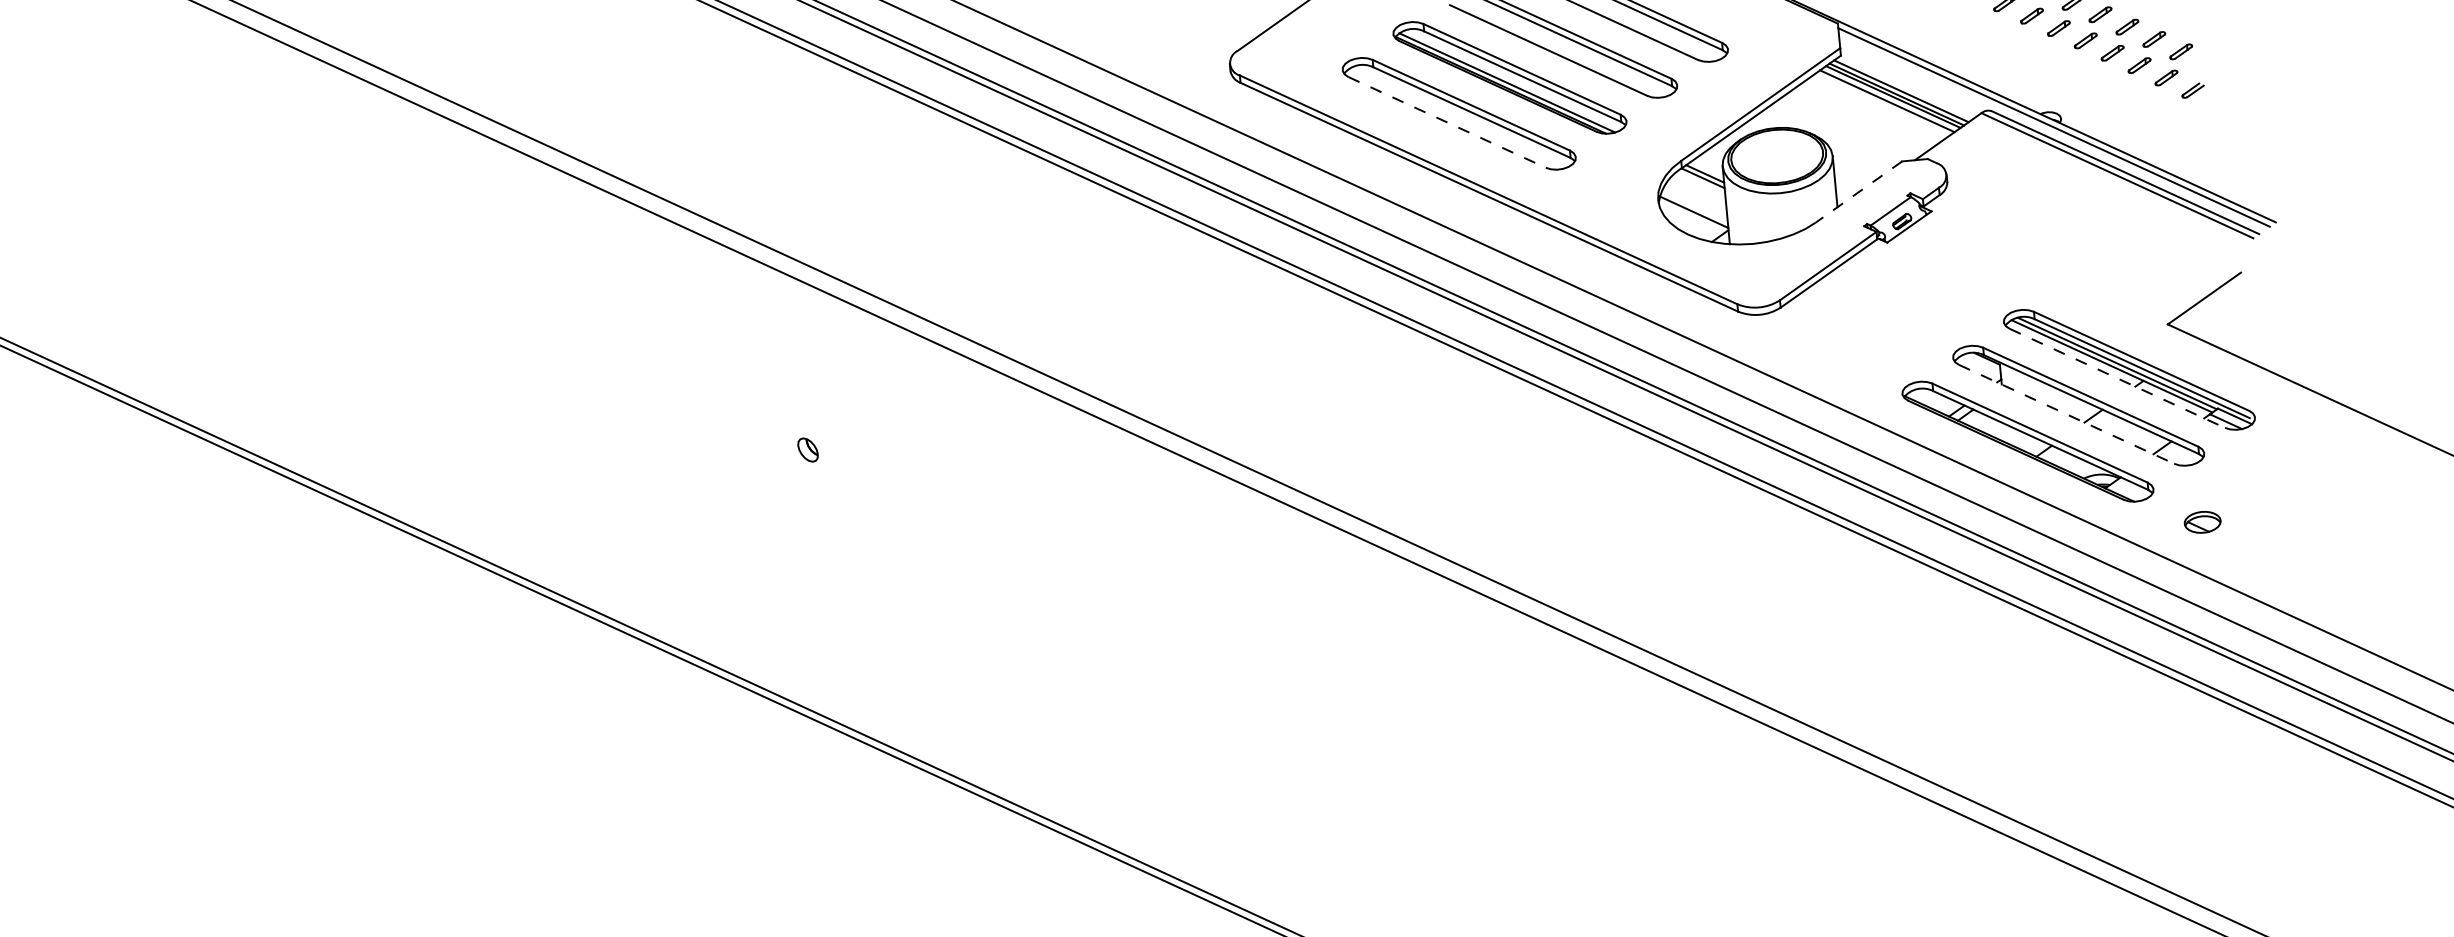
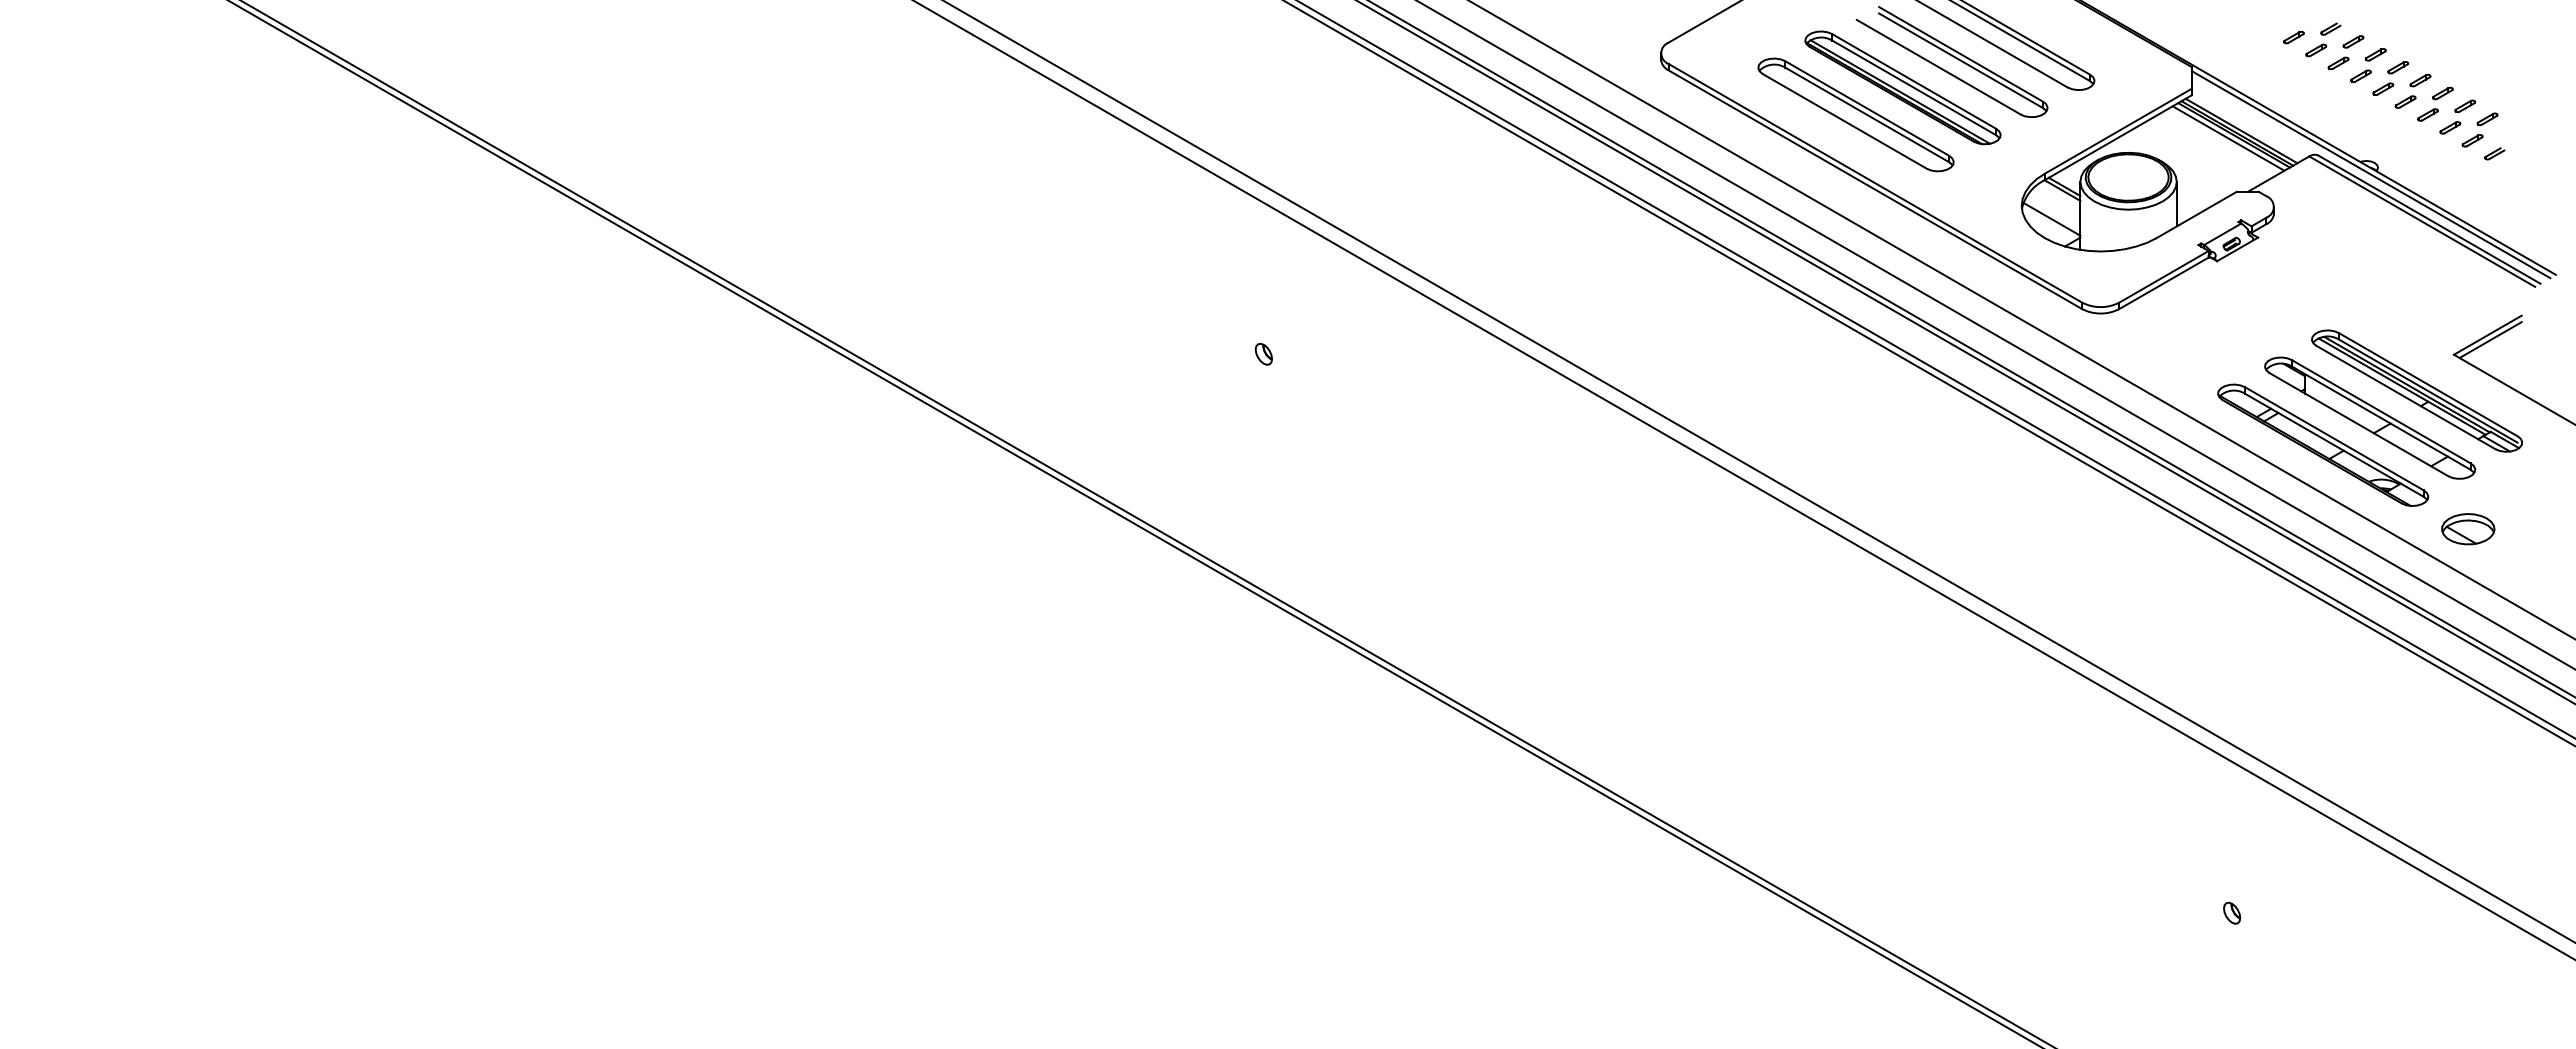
line: (1446, 122) -> (1844, 121), dashed -> solid
line: (1858, 192) -> (2196, 215), dashed -> solid
line: (2208, 304) -> (2490, 340), added
line: (2118, 378) -> (2406, 397), dashed -> solid
line: (2067, 414) -> (2359, 424), dashed -> solid
part: (2202, 522) -> (2468, 529), size x1.67

